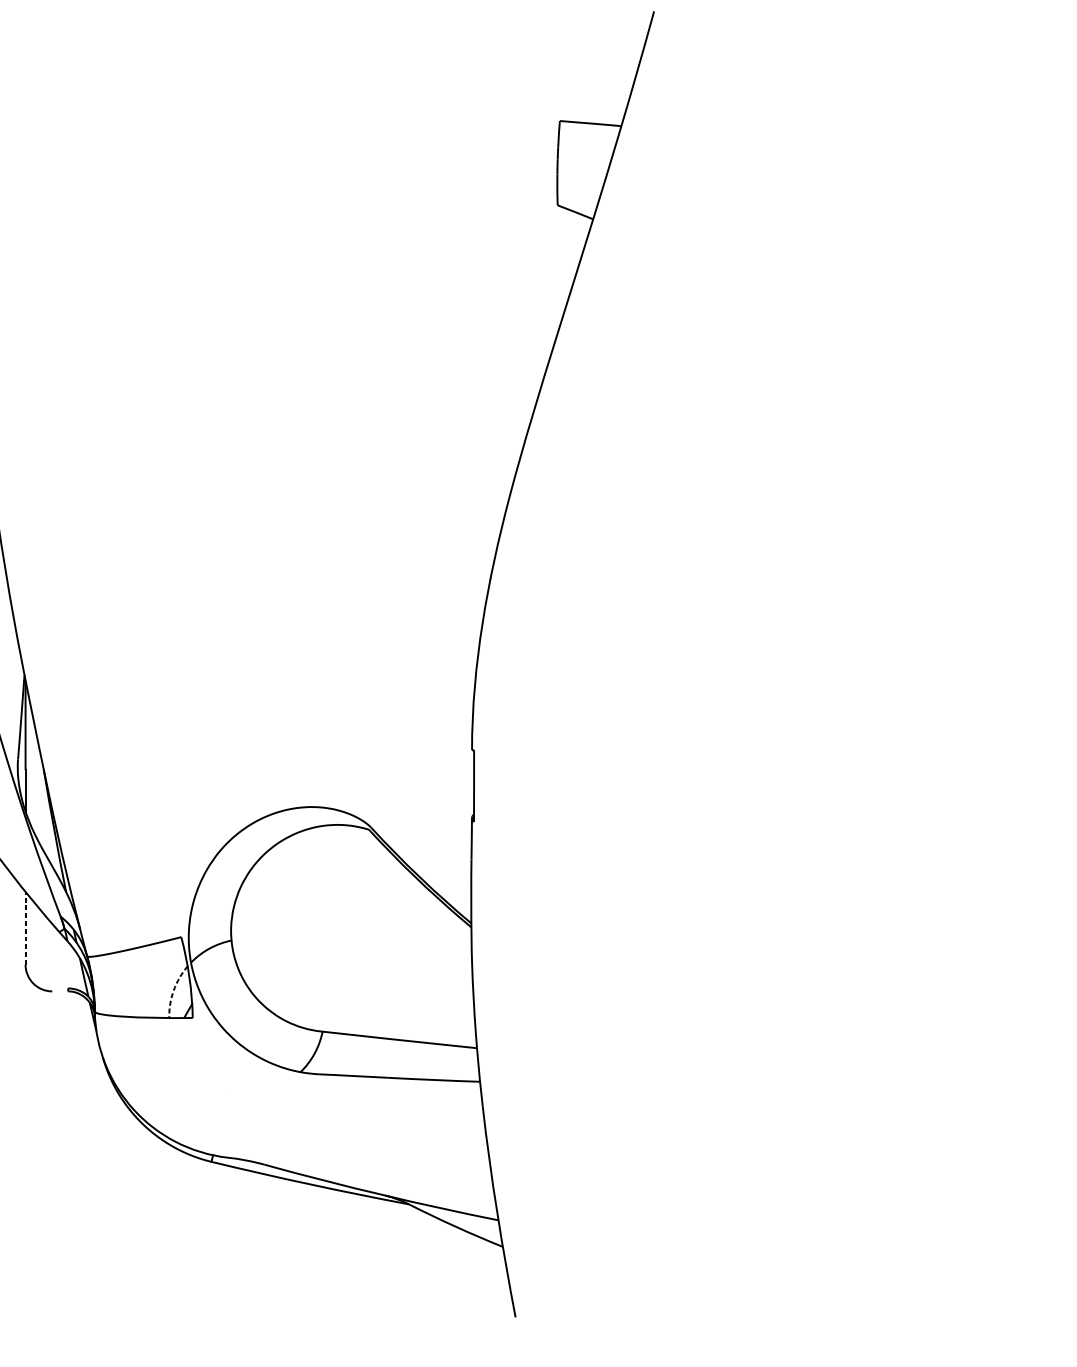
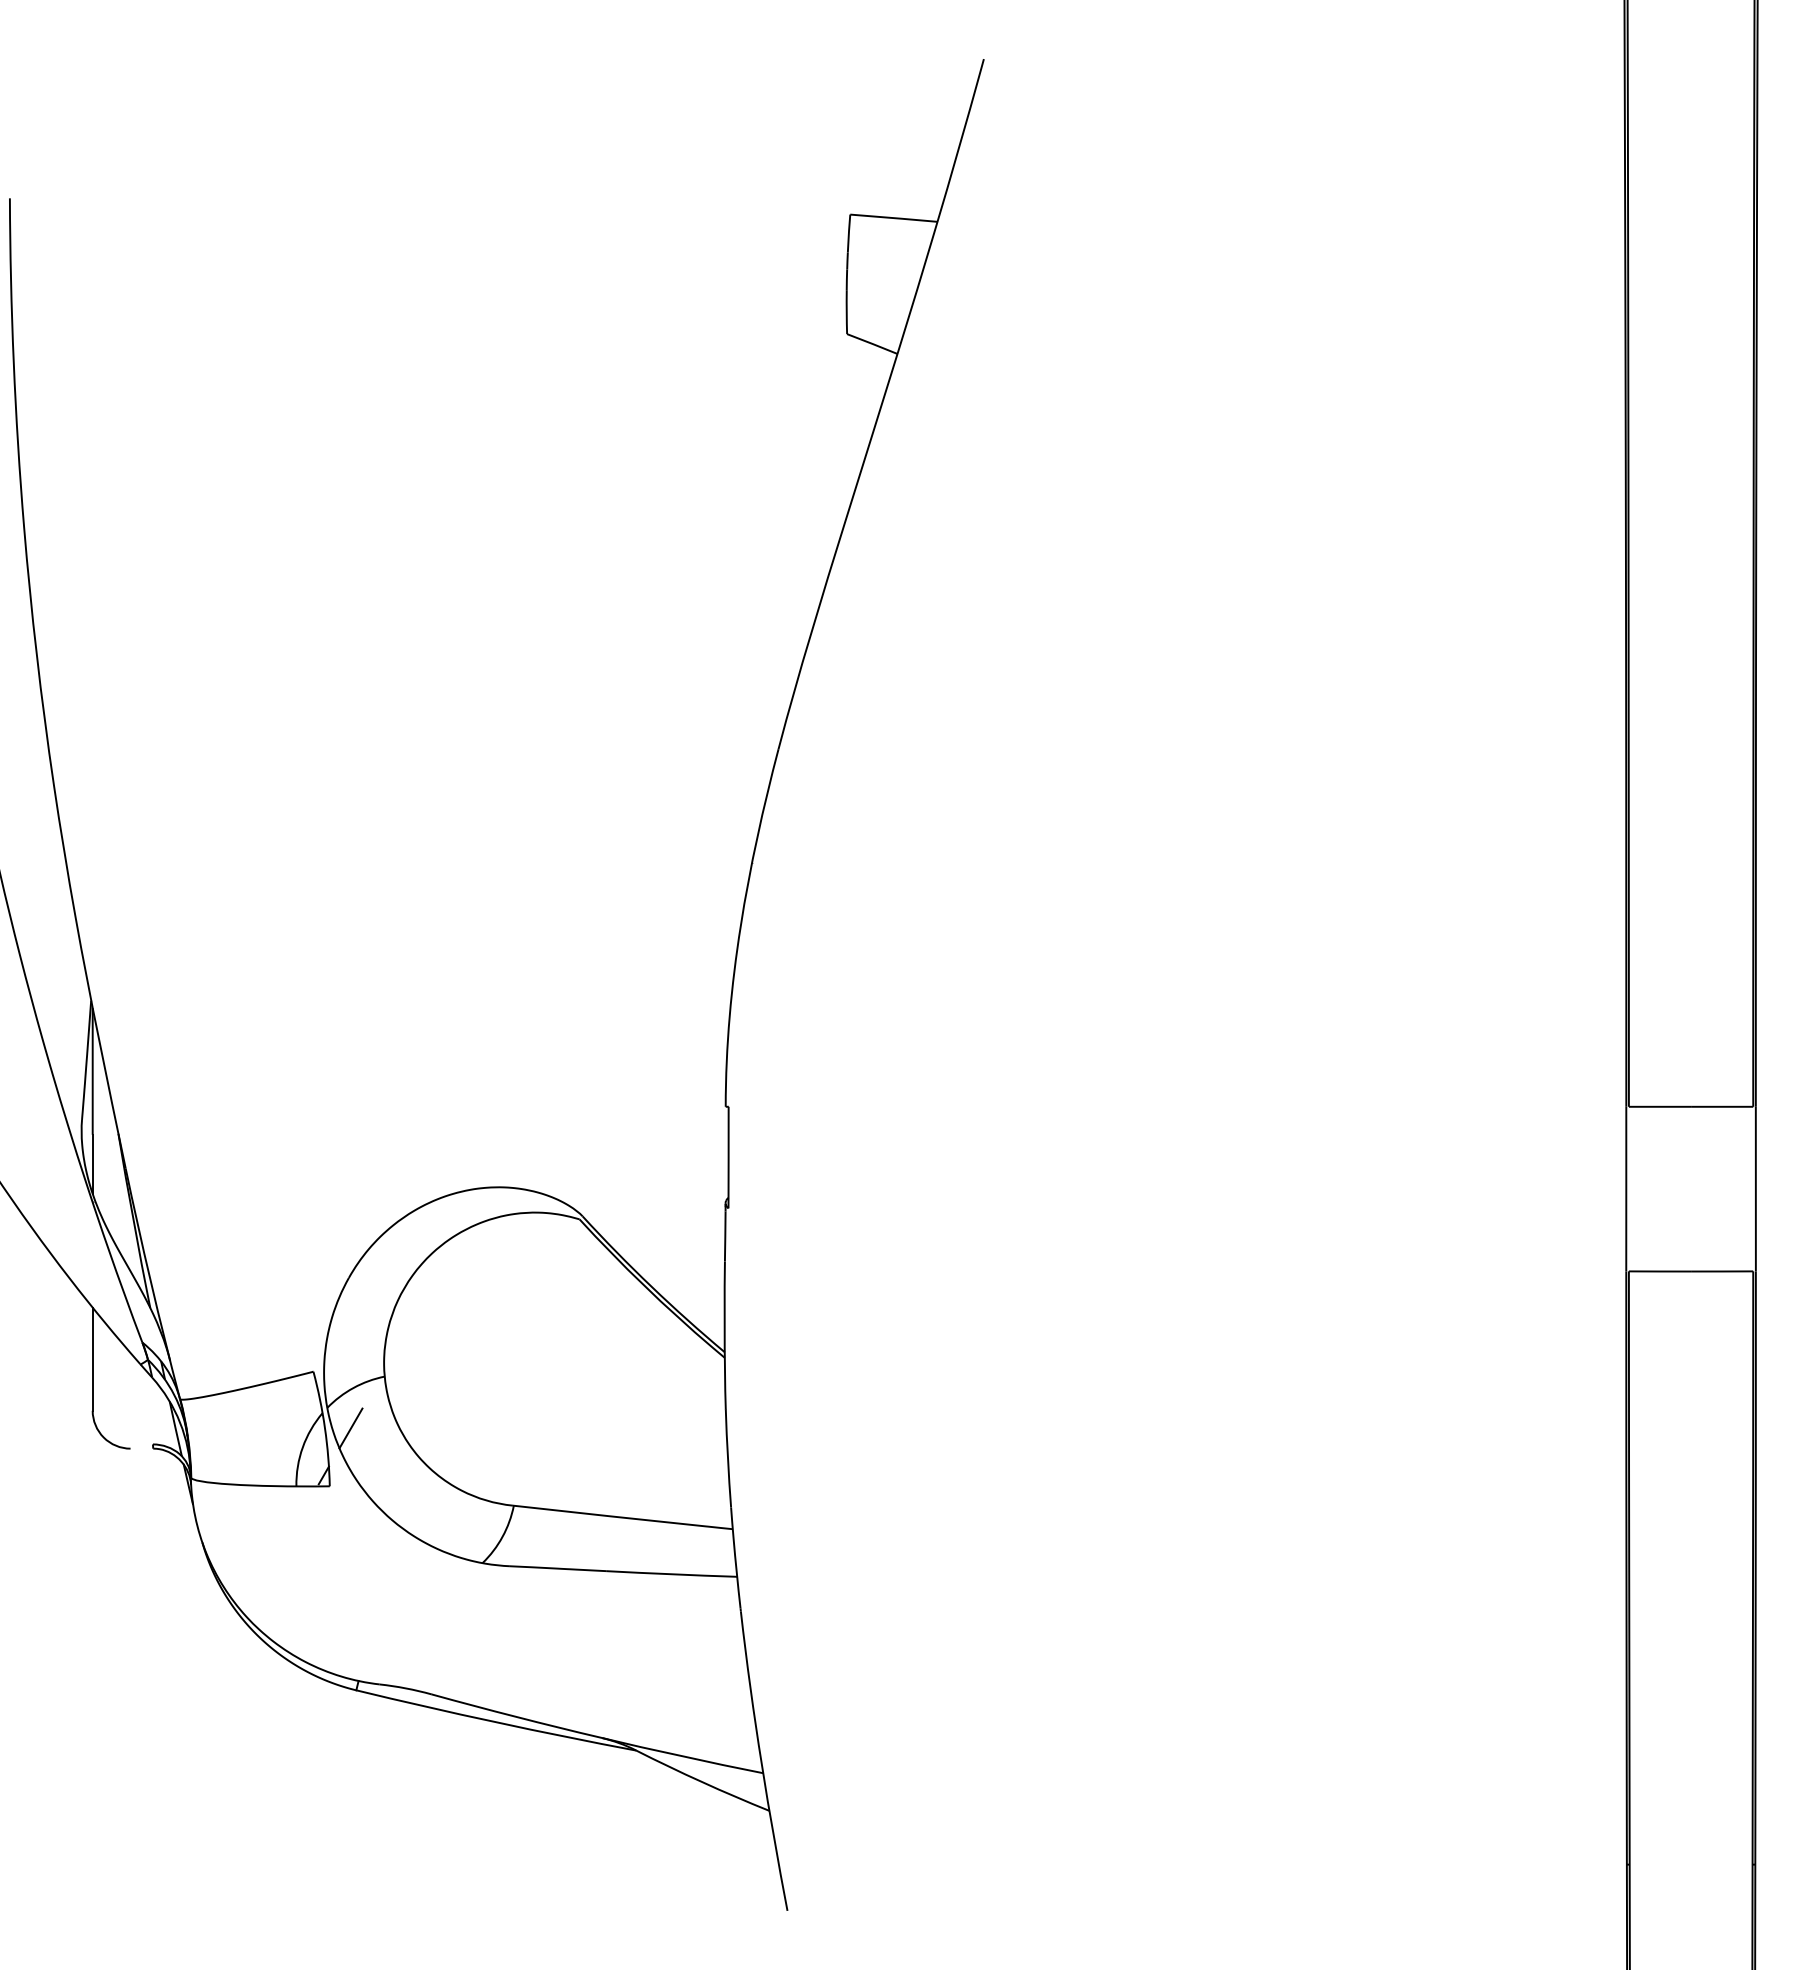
line: (25, 928) -> (92, 1359), dashed -> solid
line: (207, 977) -> (350, 1428), added
arc: (173, 990) -> (302, 1447), dashed -> solid

